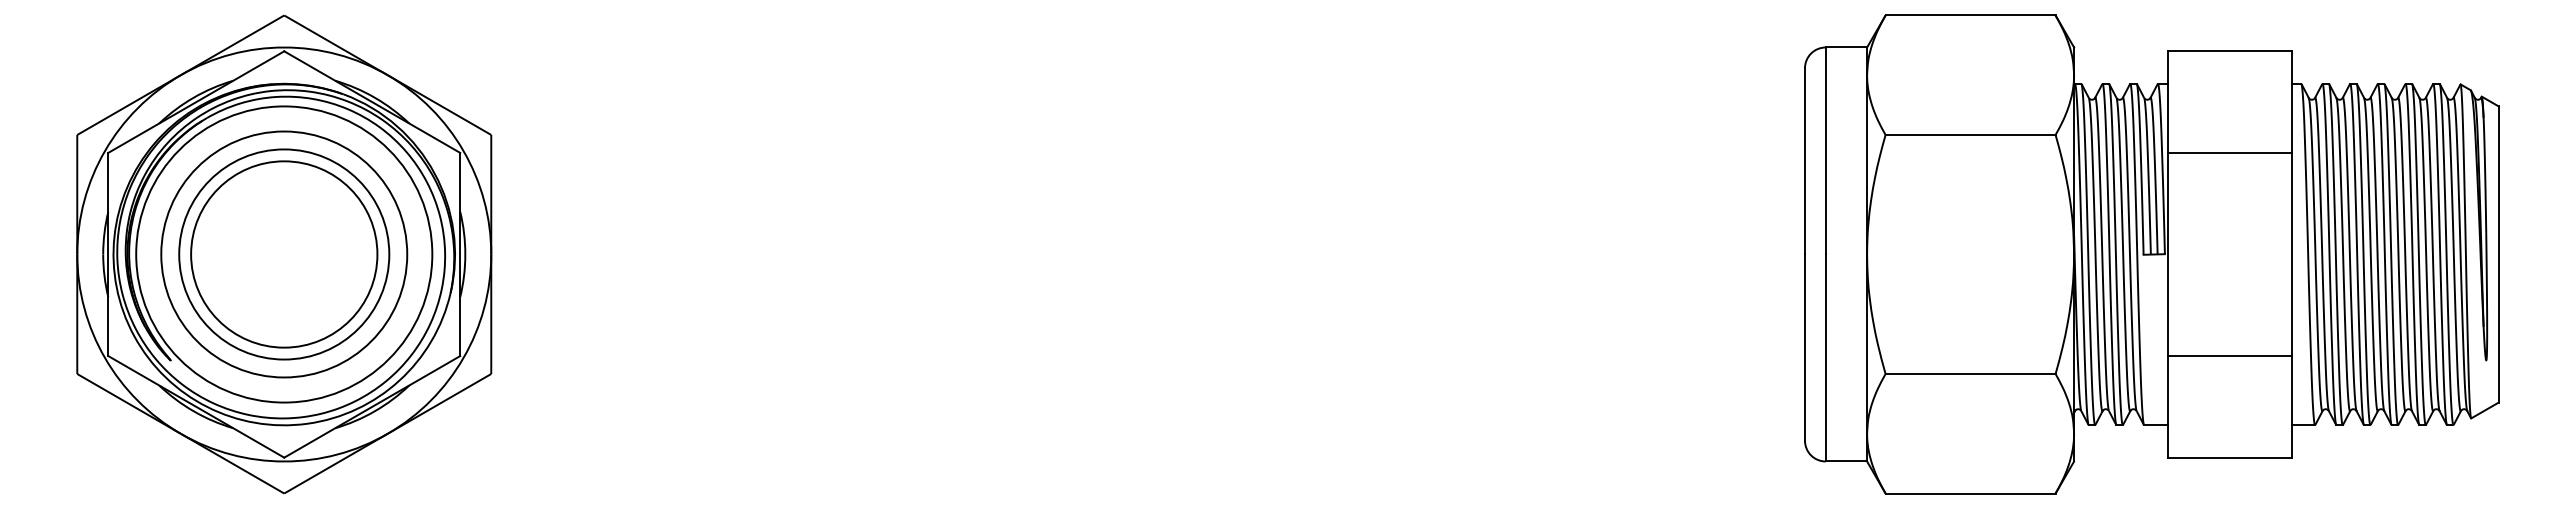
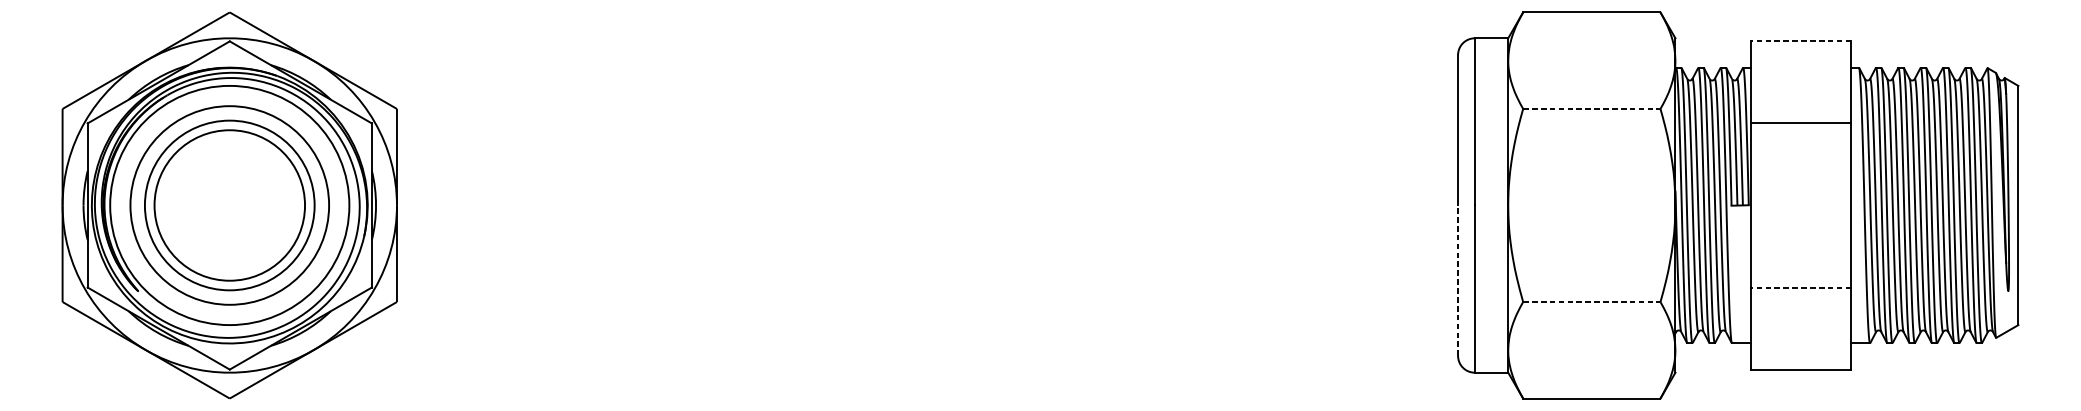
line: (2229, 51) -> (1800, 41), solid -> dashed
line: (1971, 134) -> (1592, 108), solid -> dashed
line: (1805, 347) -> (1458, 280), solid -> dashed
line: (2229, 356) -> (1800, 287), solid -> dashed
line: (1971, 374) -> (1592, 302), solid -> dashed

